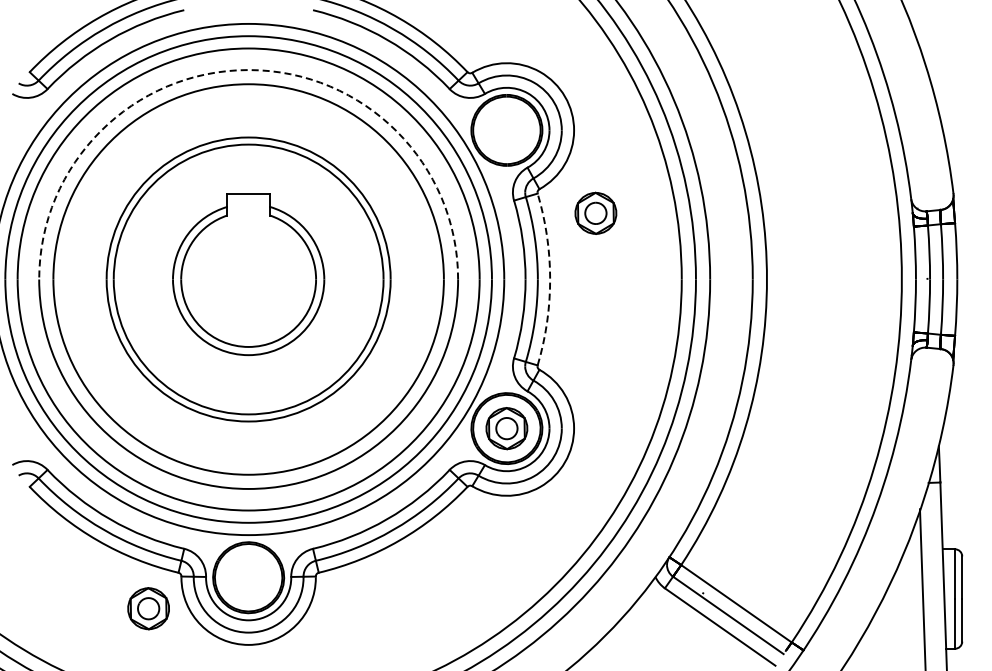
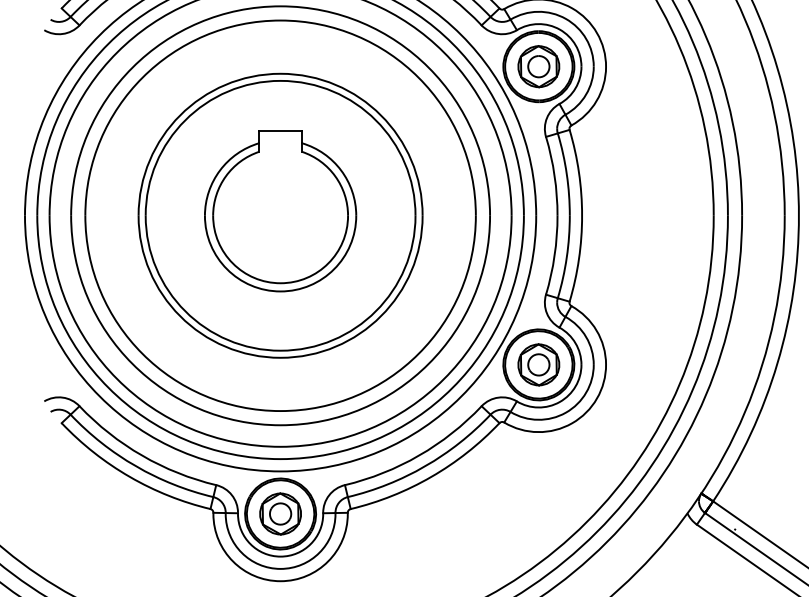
arc: (248, 70) -> (280, 6), dashed -> solid
part: (595, 212) -> (538, 65), moved
arc: (550, 279) -> (582, 215), dashed -> solid
part: (148, 608) -> (280, 513), moved

